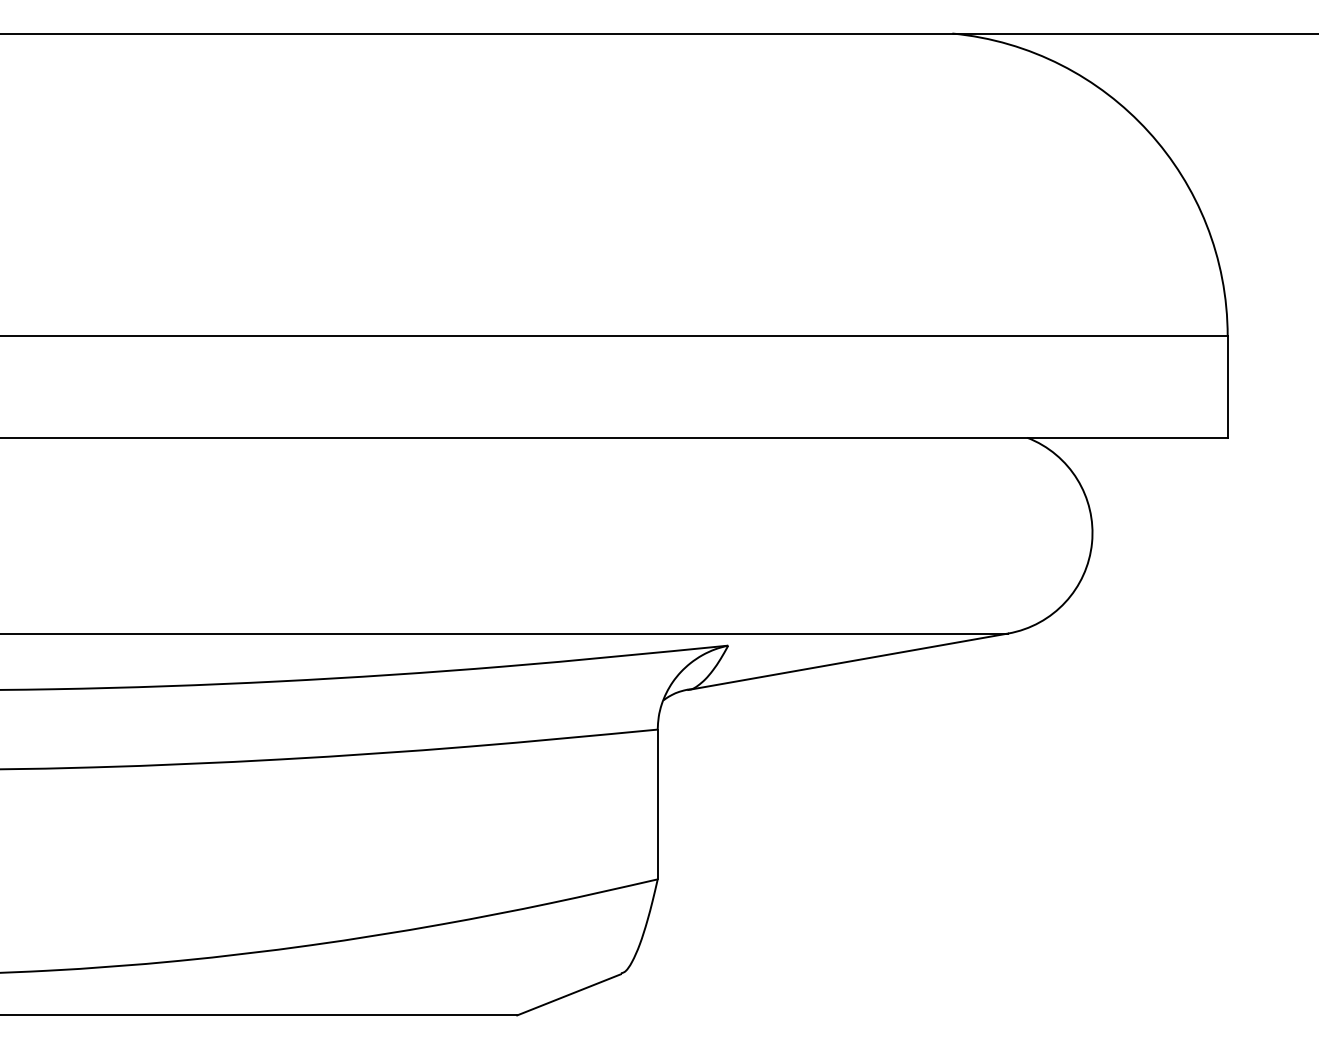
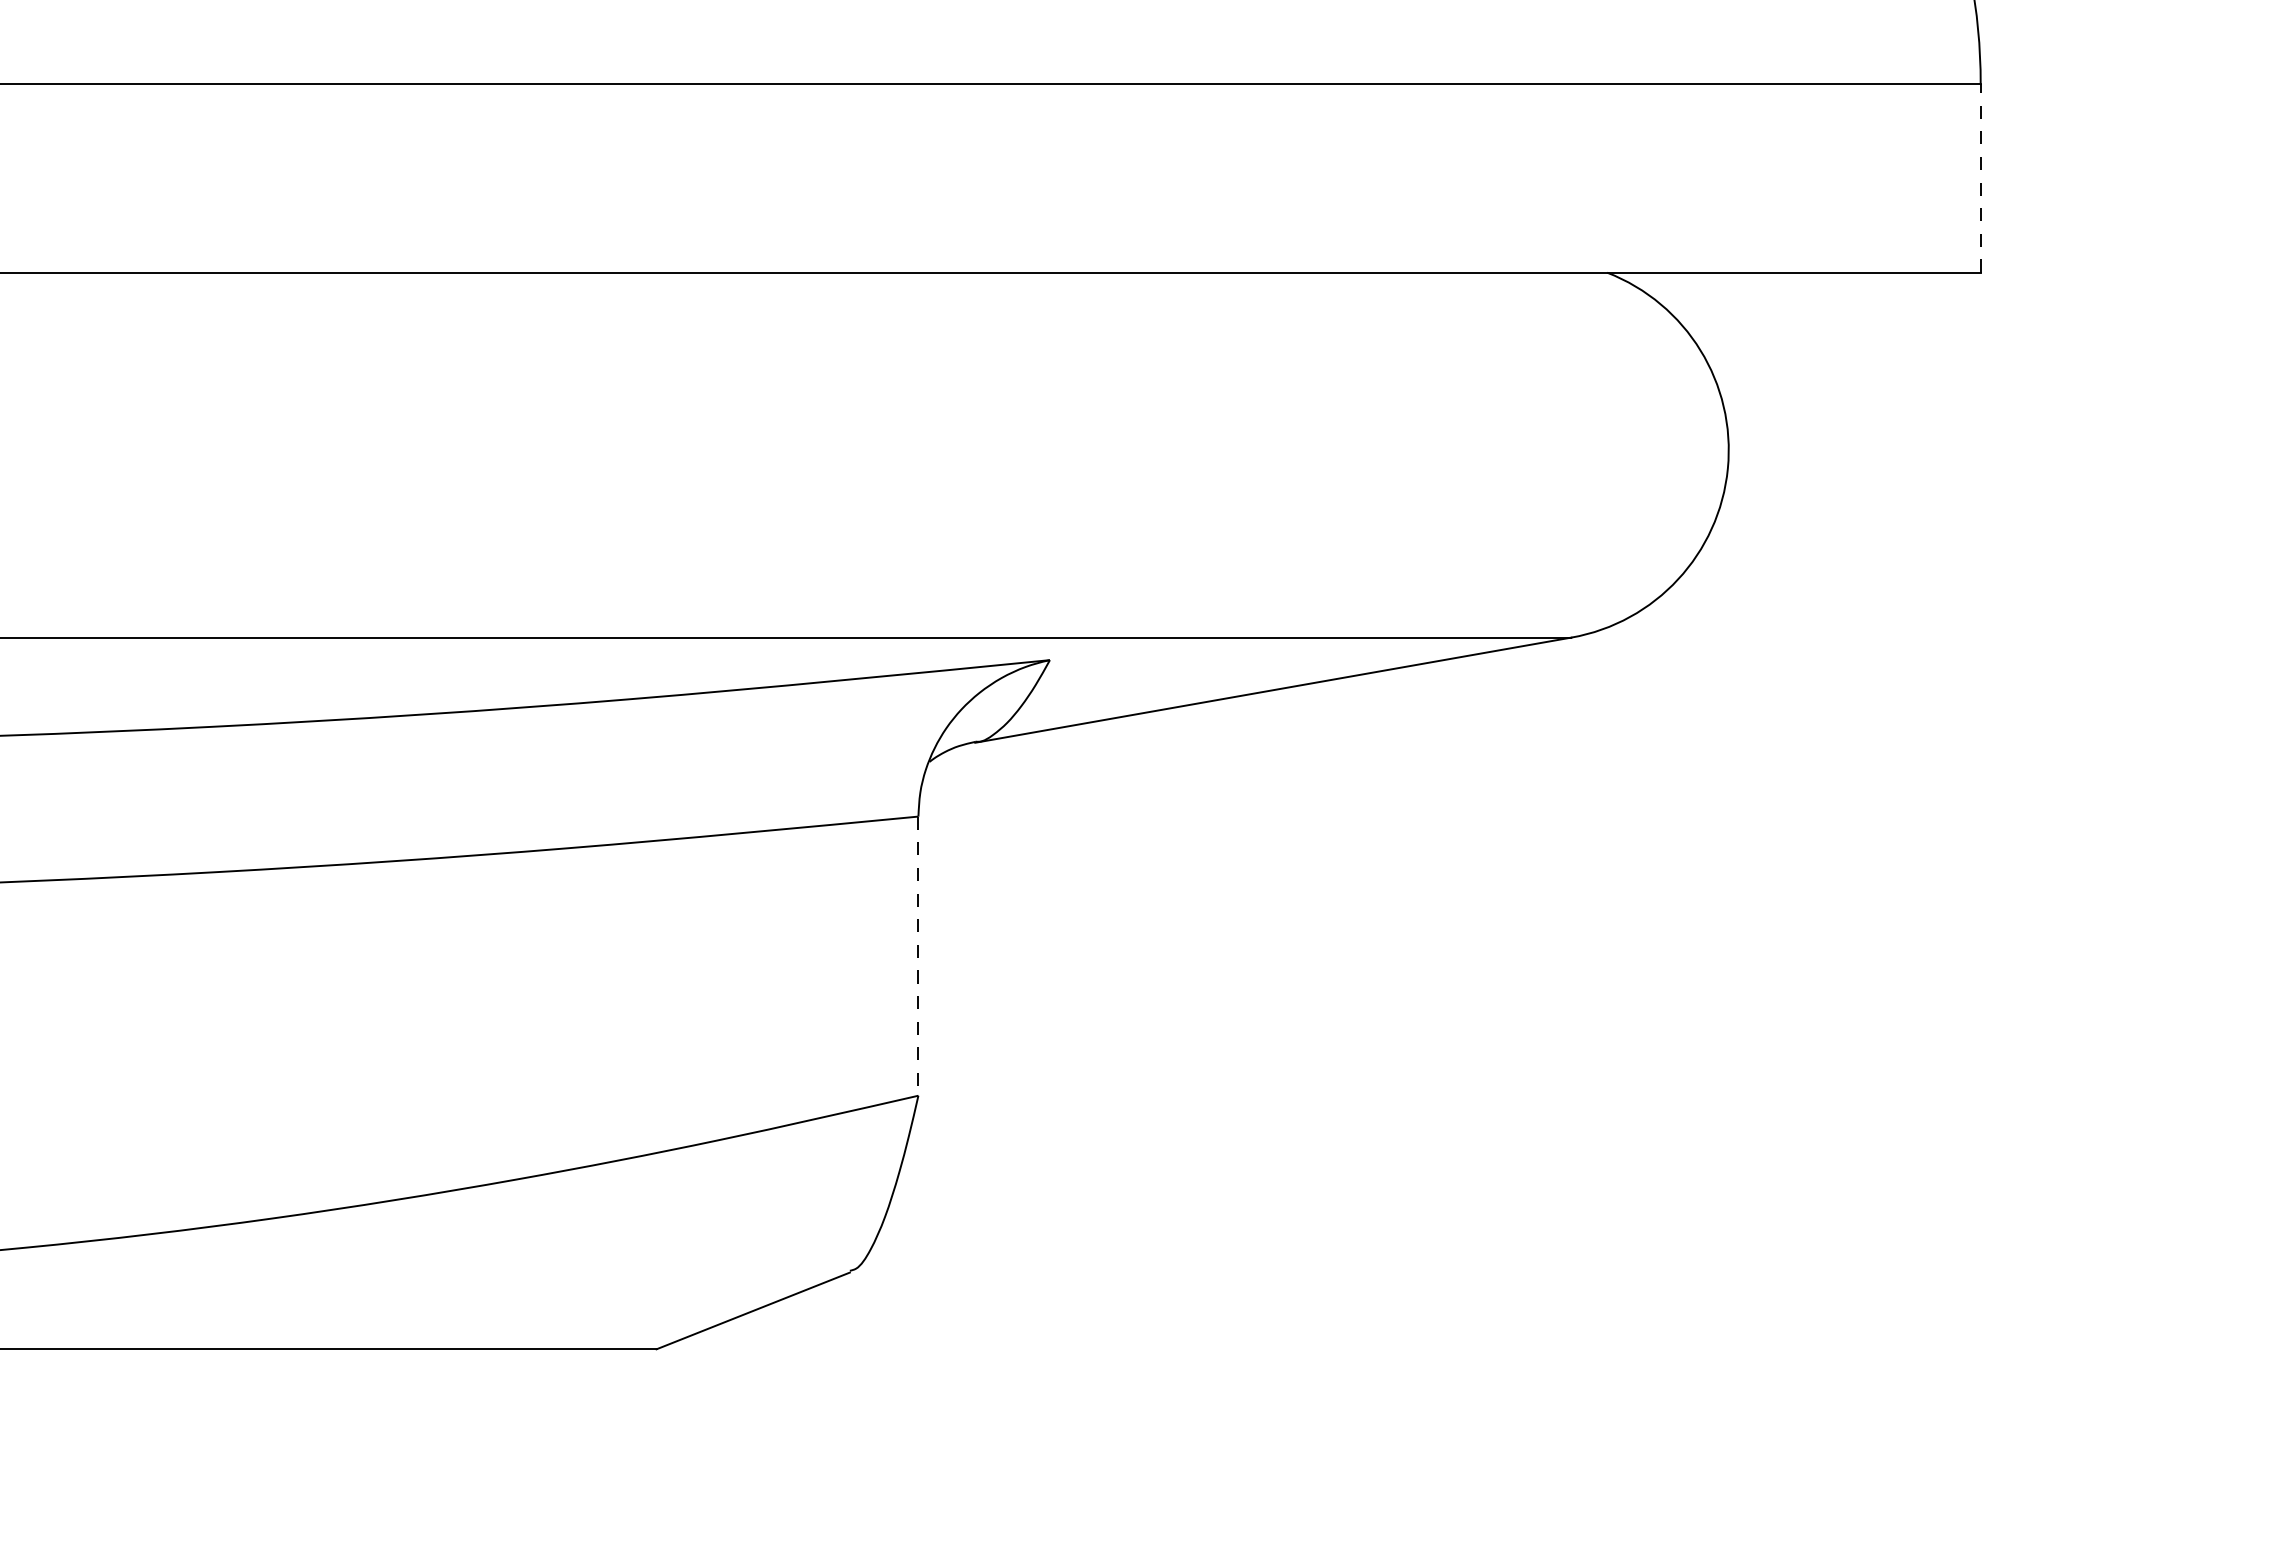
line: (1227, 387) -> (1980, 178), solid -> dashed
line: (657, 804) -> (917, 956), solid -> dashed

